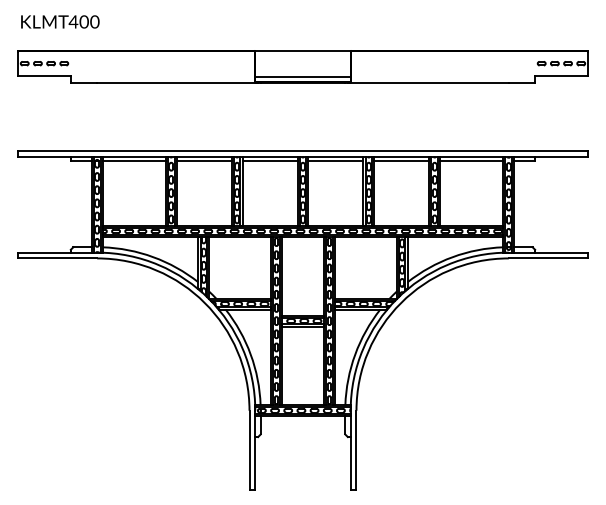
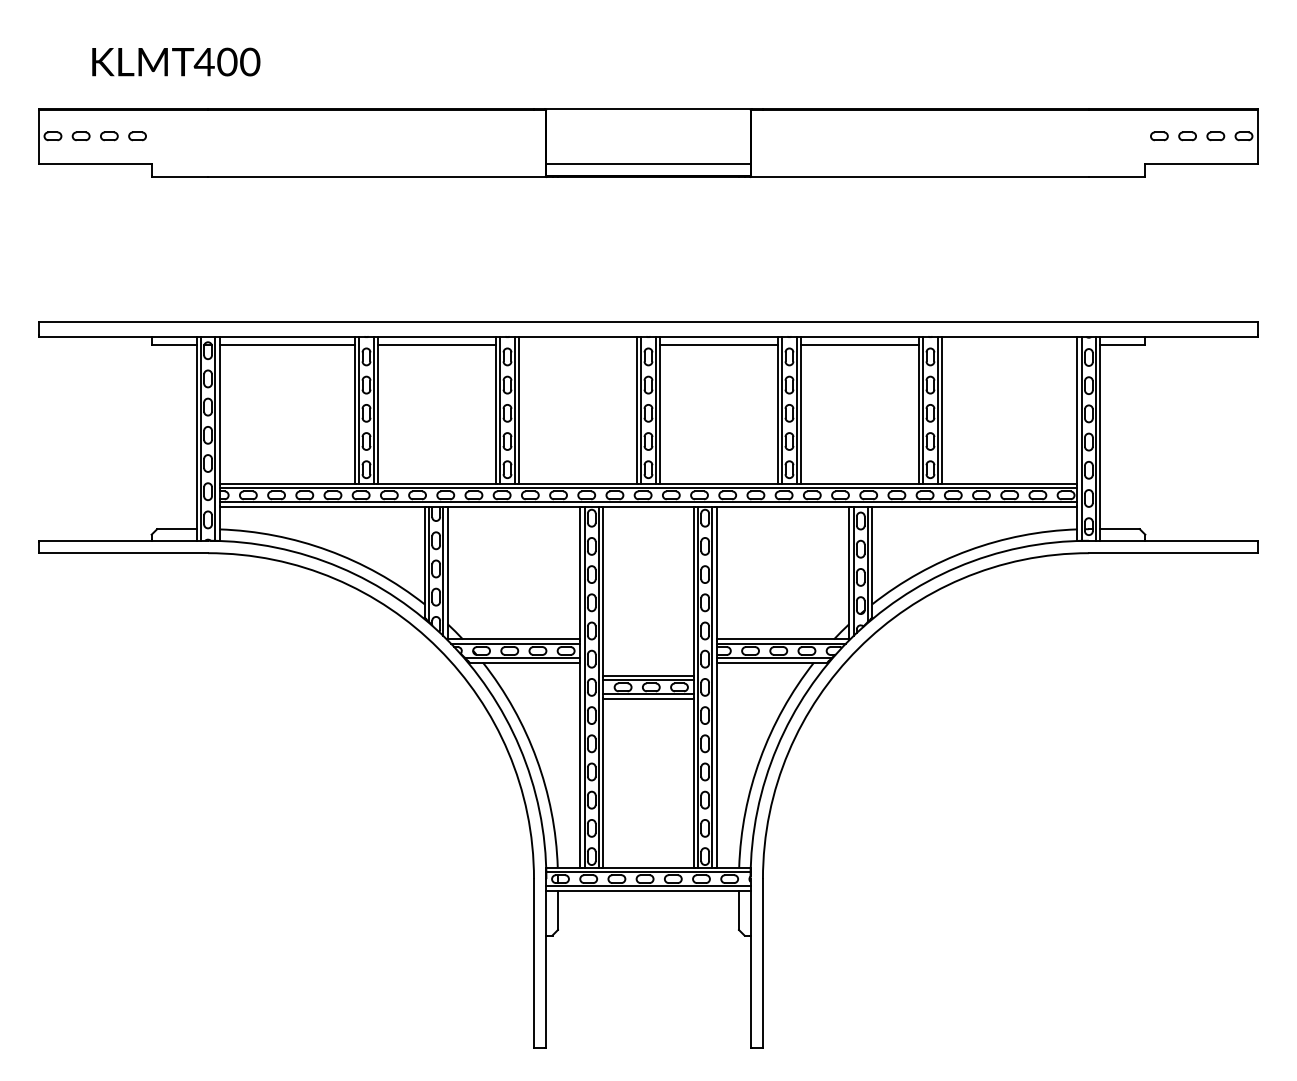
text: (60, 21) -> (176, 61), moved
line: (269, 161) -> (576, 345), removed
line: (471, 161) -> (1009, 345), removed

